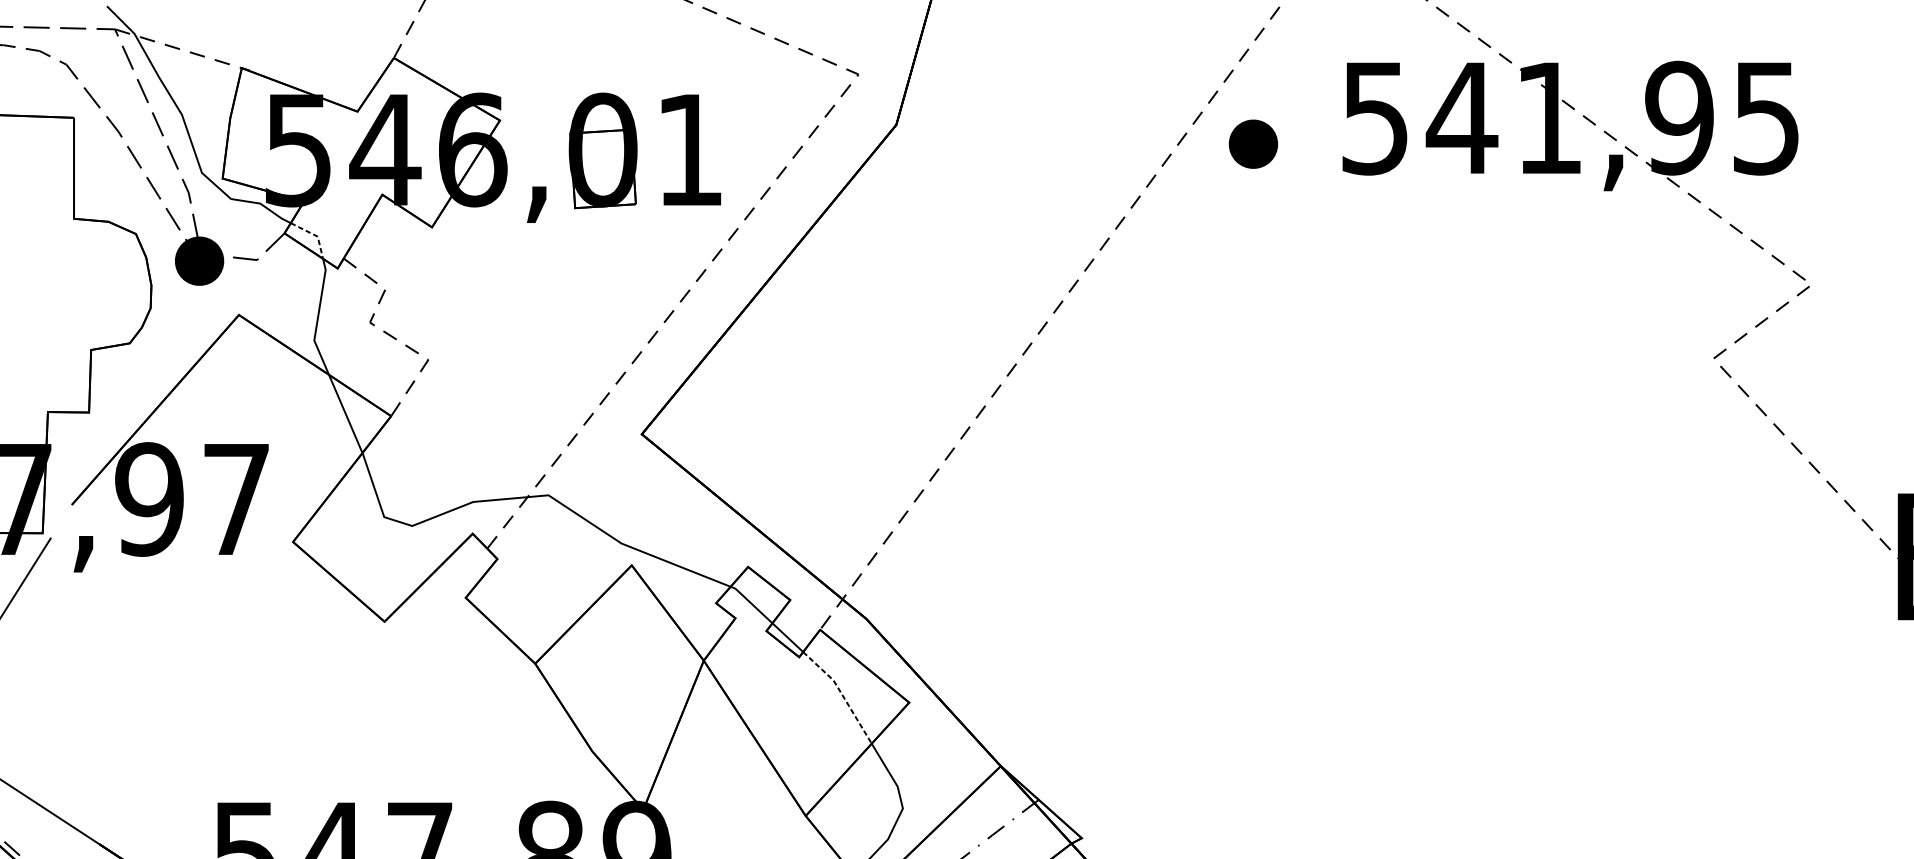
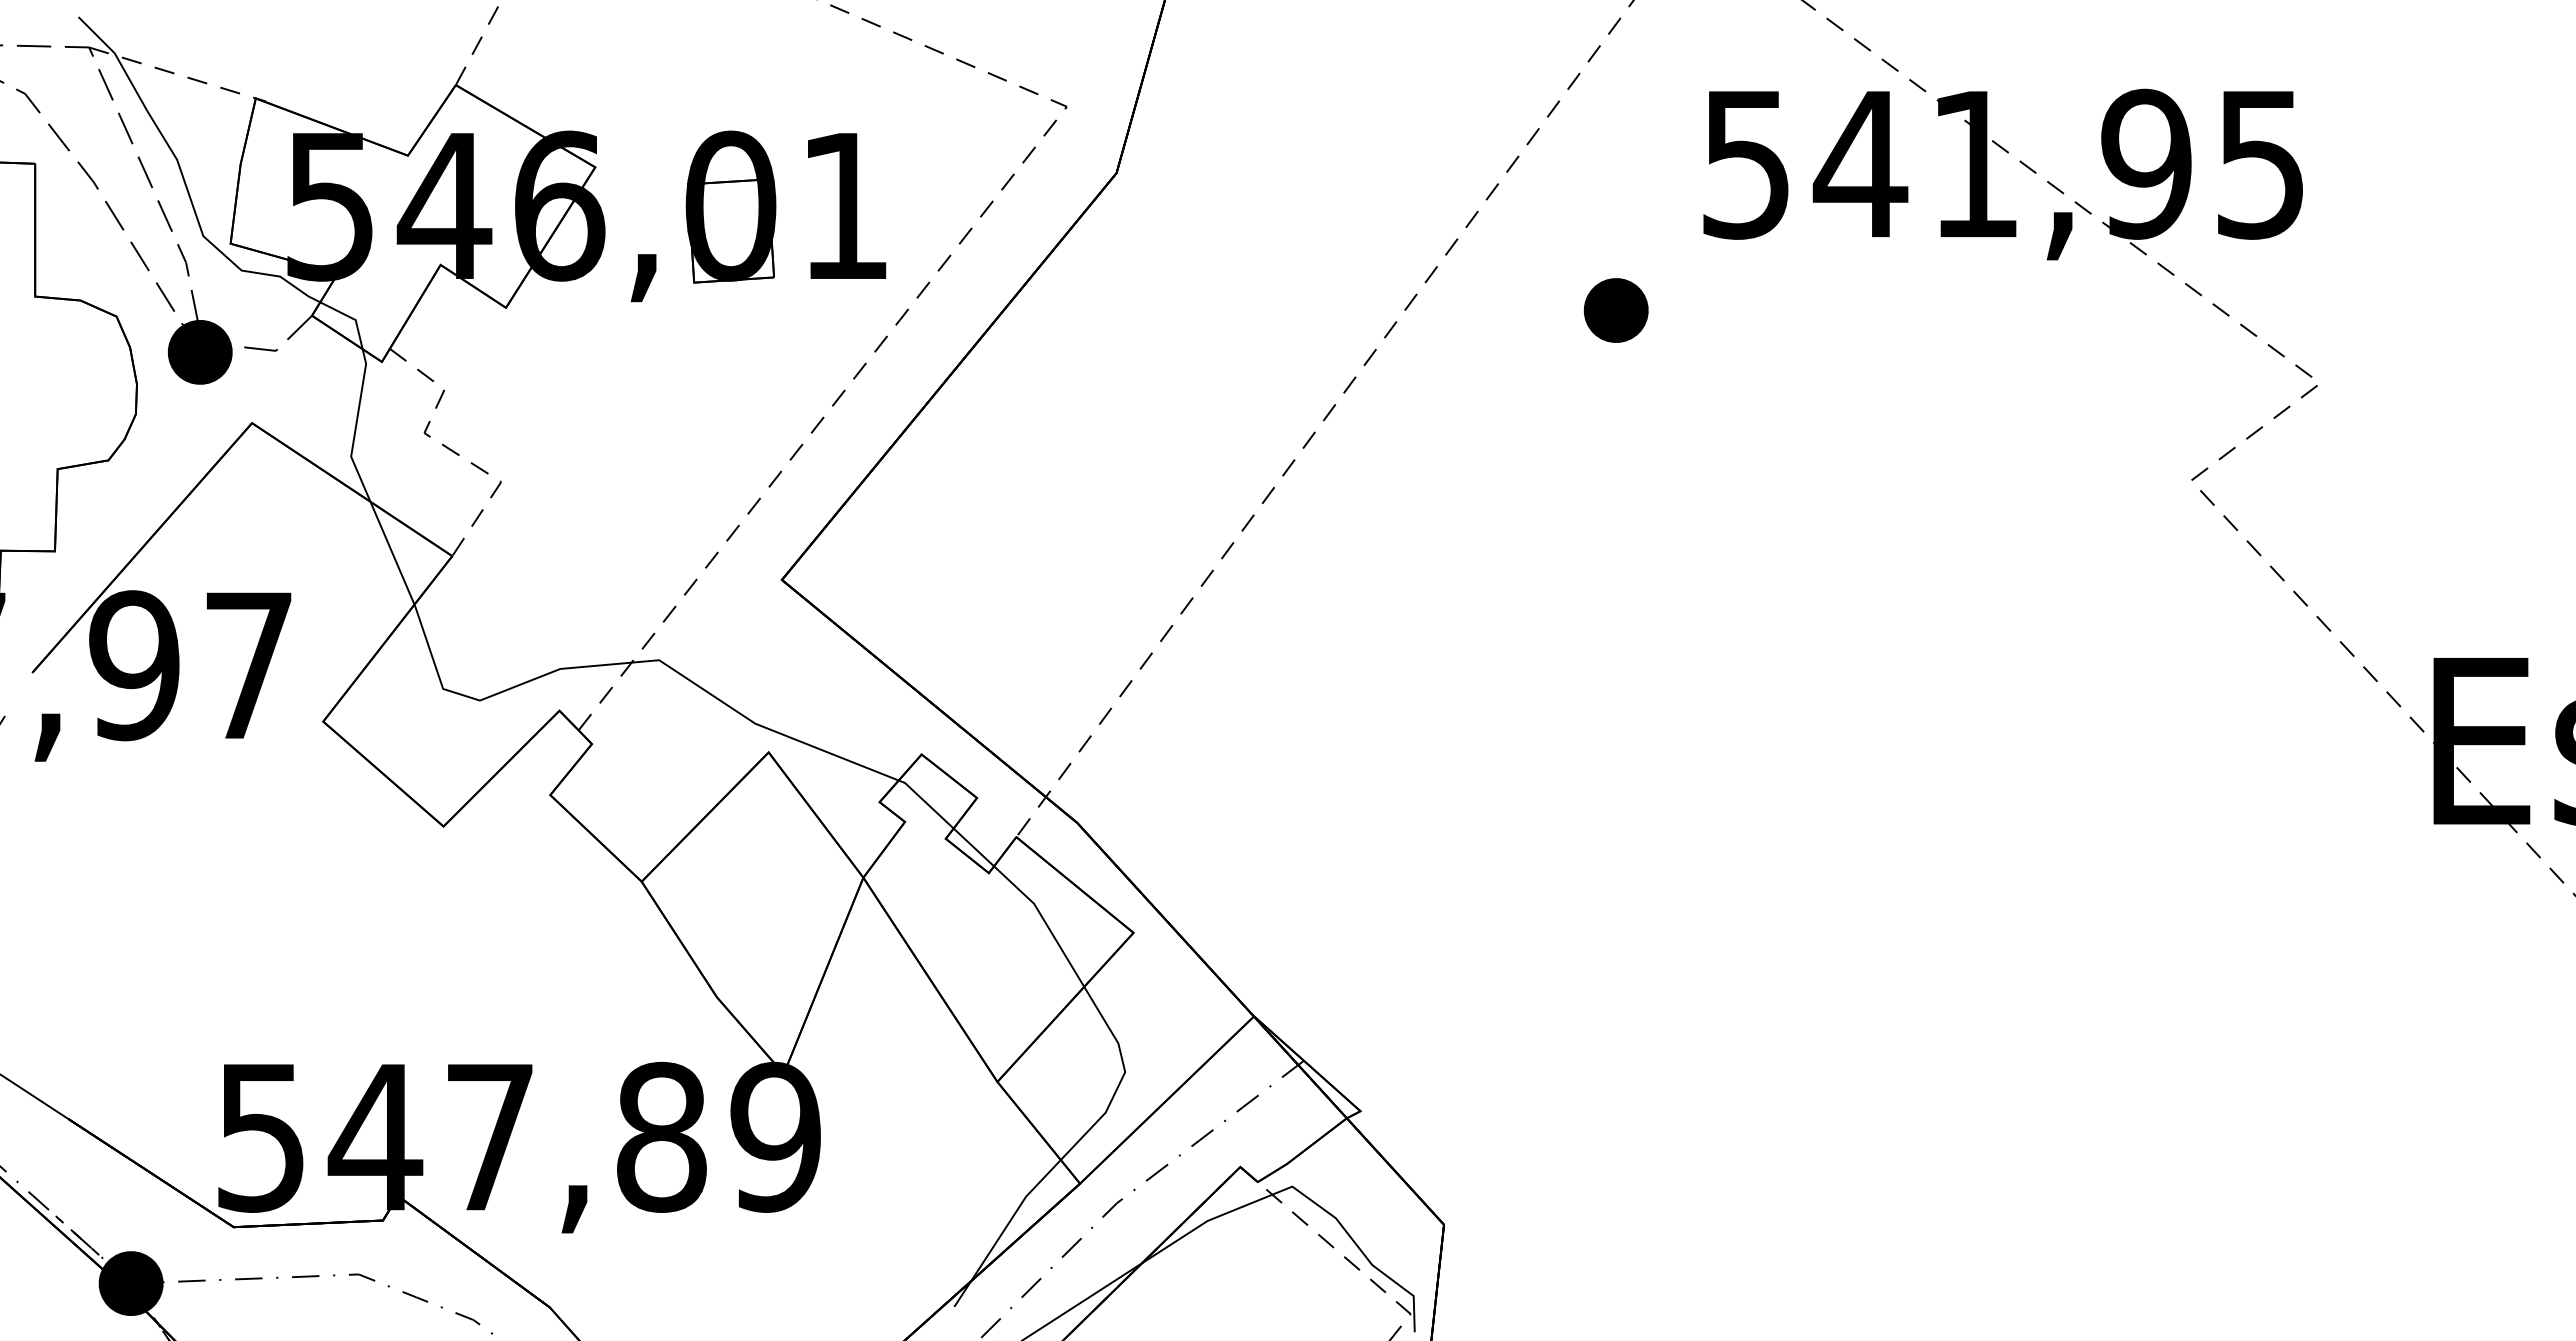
part: (1252, 144) -> (1615, 310), moved
line: (315, 235) -> (352, 318), dashed -> solid
line: (841, 693) -> (1044, 921), dashed -> solid

